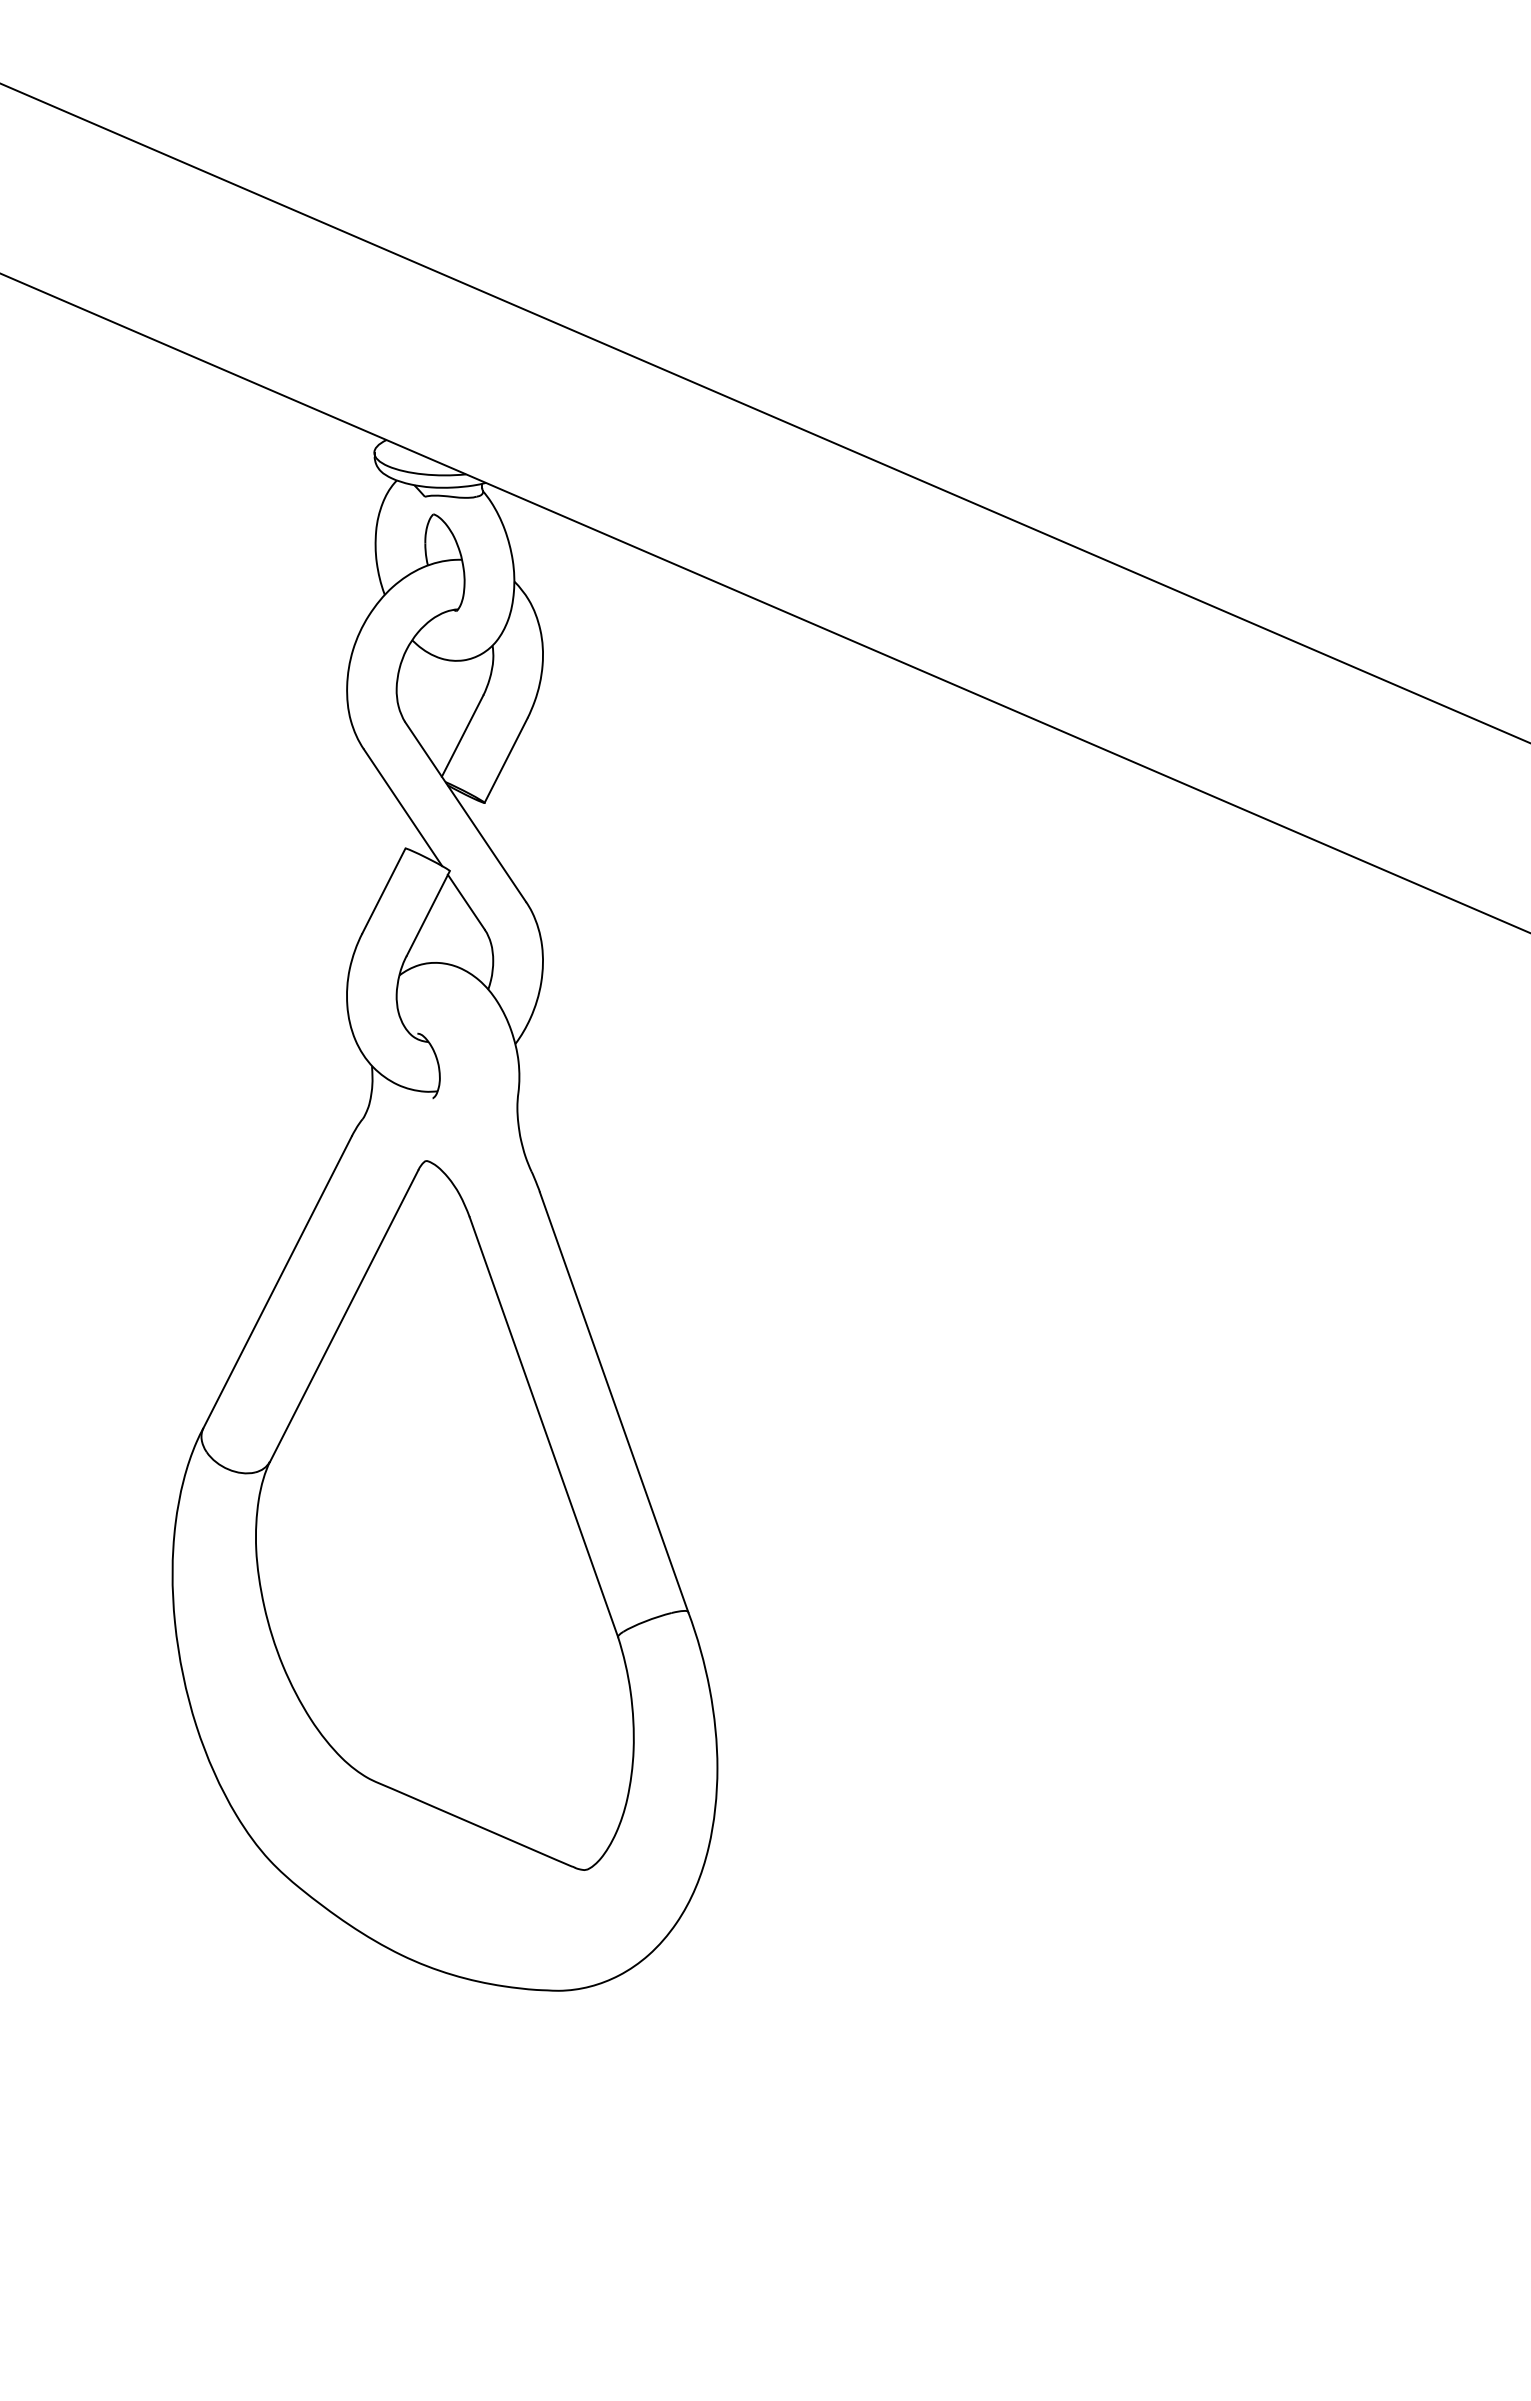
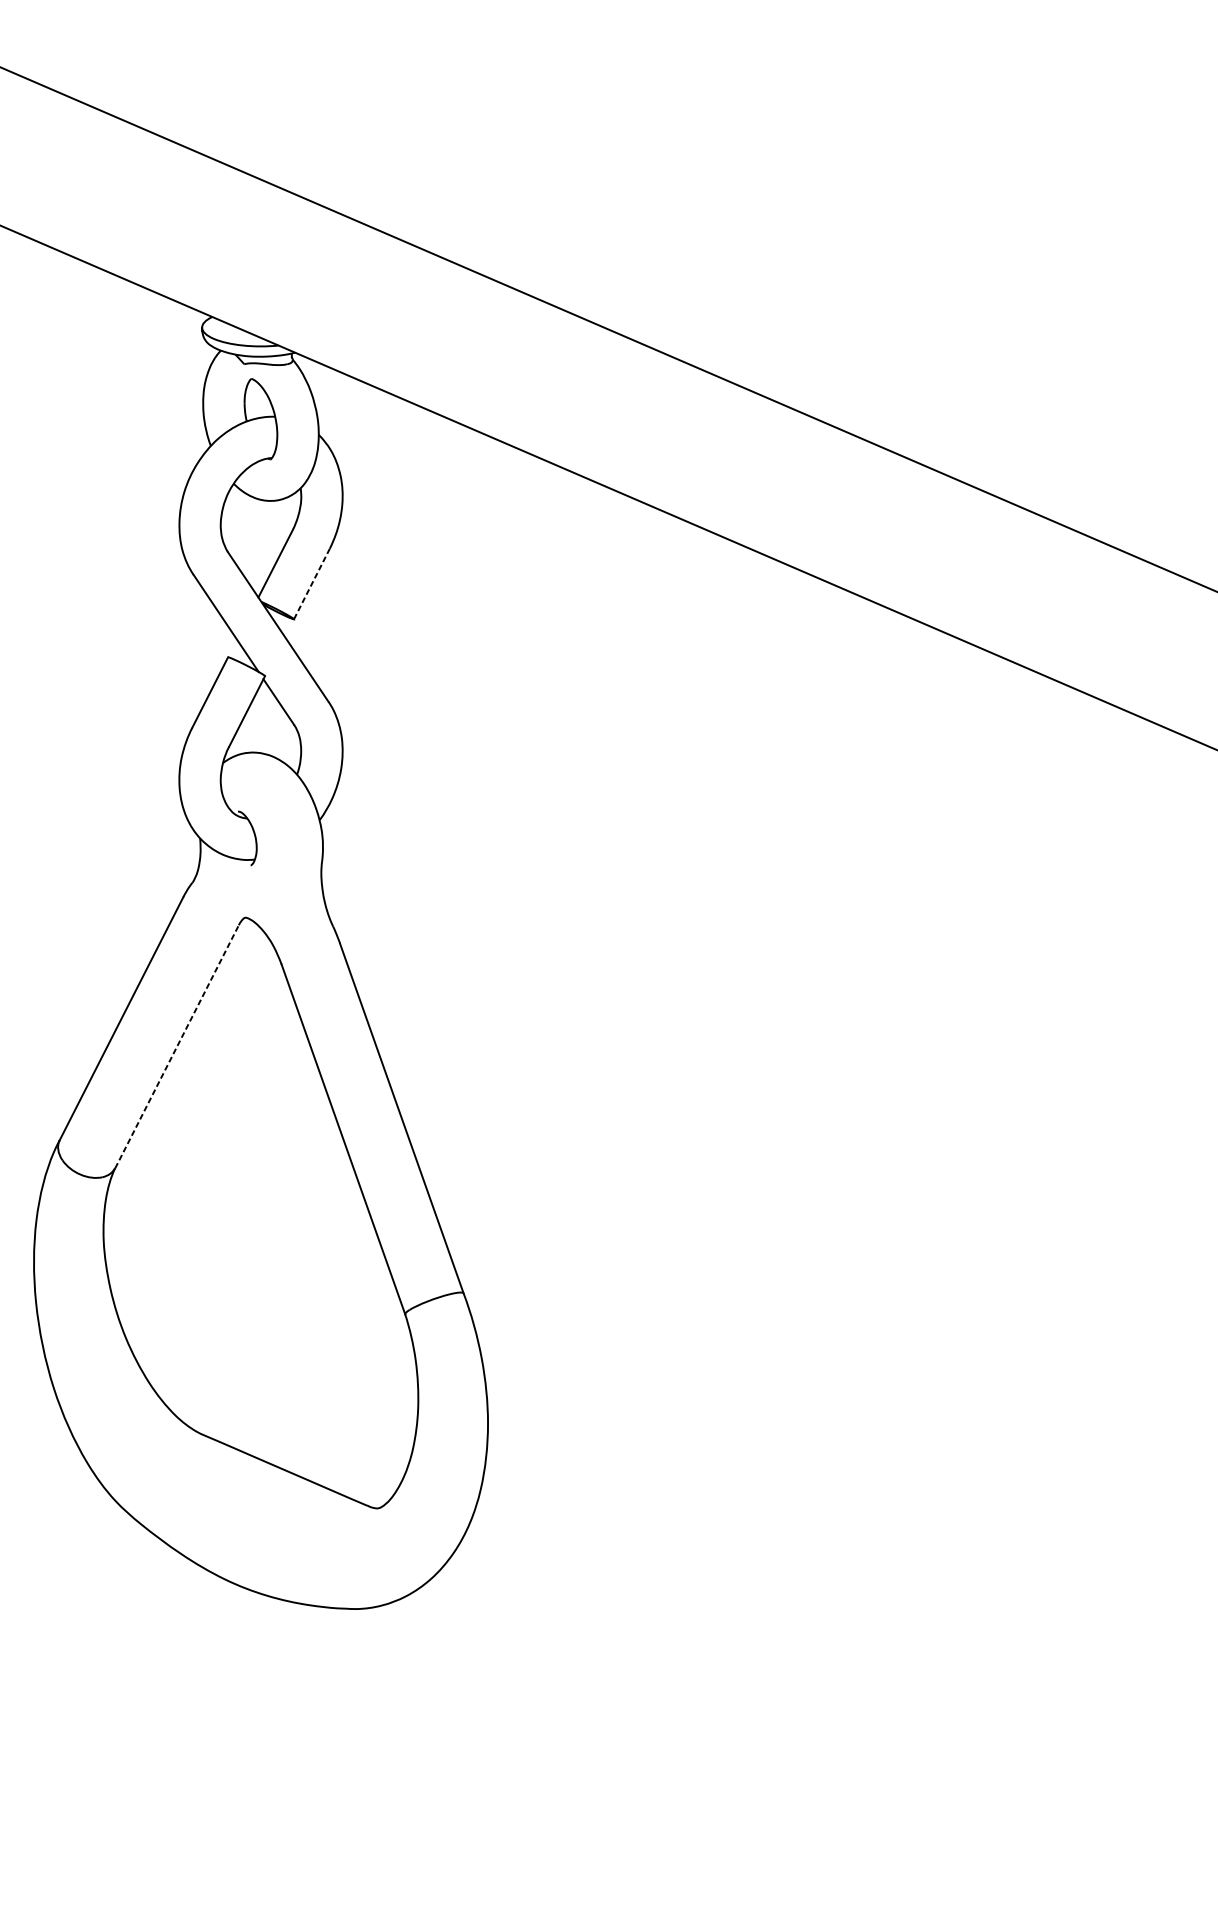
line: (506, 760) -> (312, 583), solid -> dashed
line: (344, 1316) -> (177, 1047), solid -> dashed

